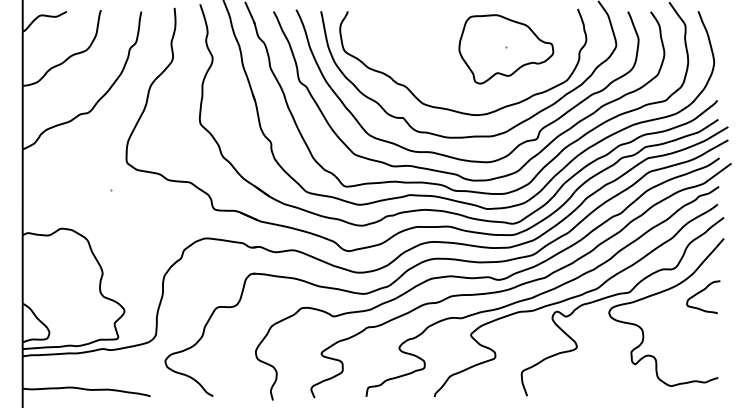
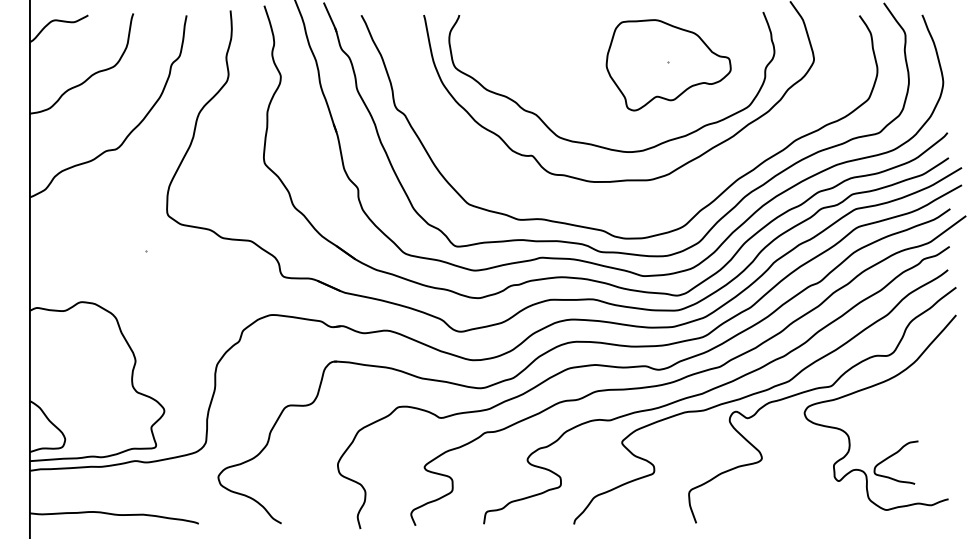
curve: (445, 154) -> (588, 204), removed
curve: (700, 292) -> (892, 456), moved

